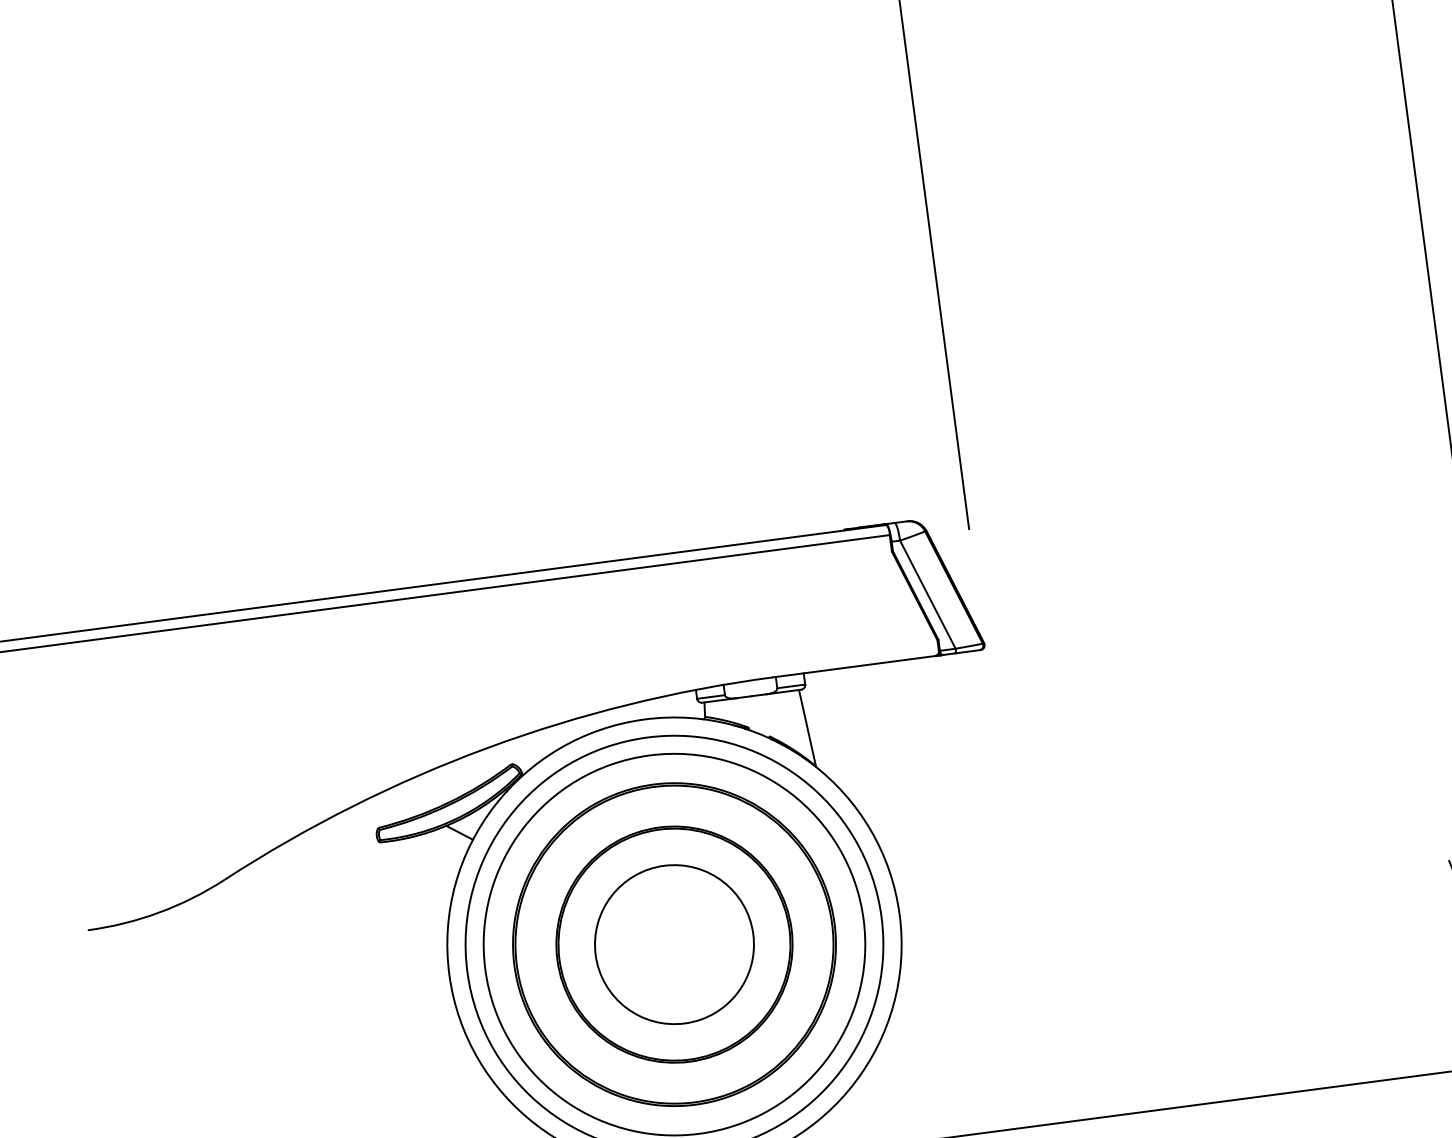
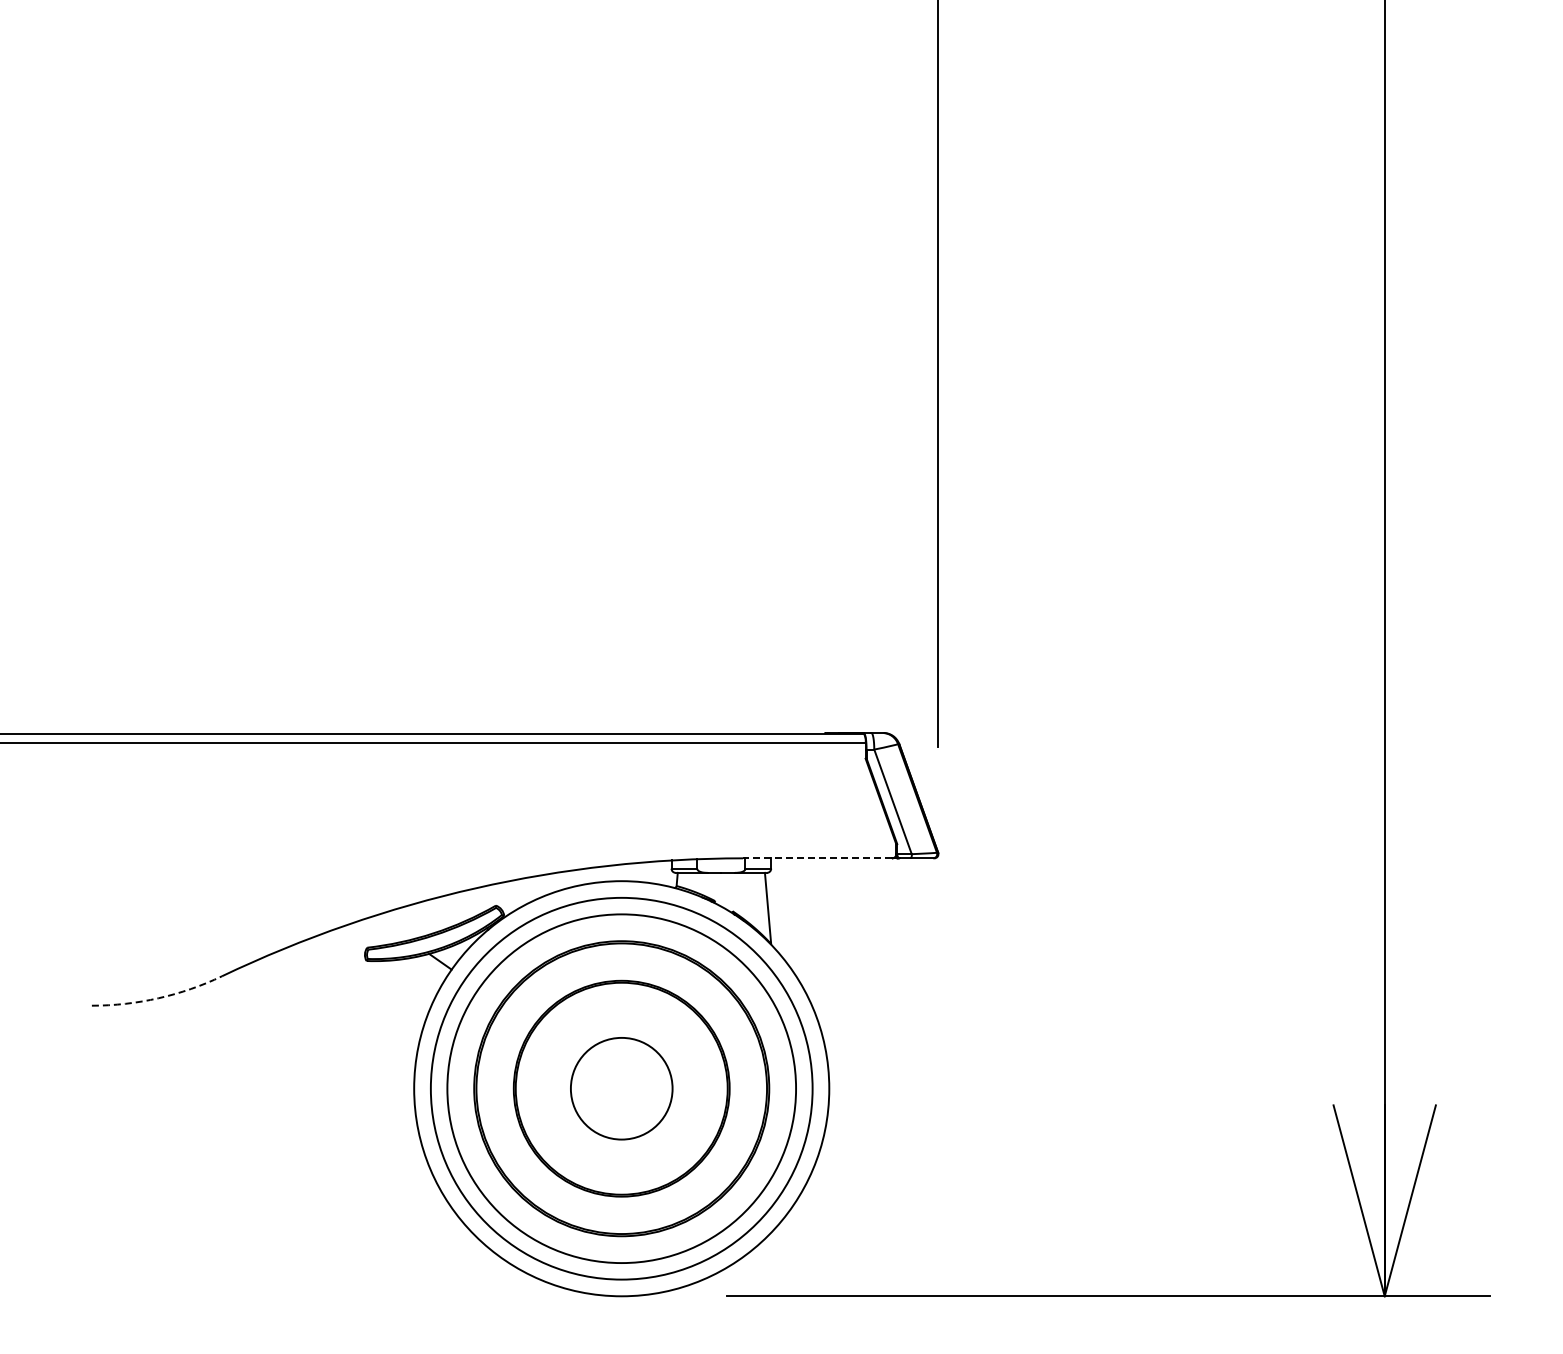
line: (853, 666) -> (817, 858), solid -> dashed
arc: (159, 912) -> (158, 998), solid -> dashed
circle: (674, 944) -> (621, 1088), size x0.7

